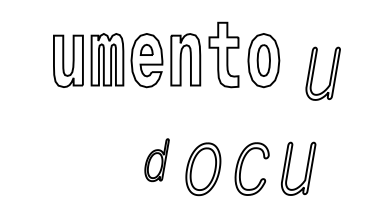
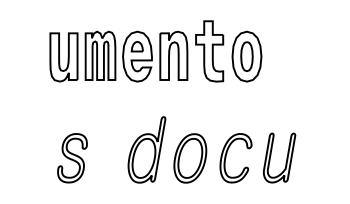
part: (330, 73) -> (309, 68), removed
part: (156, 159) -> (146, 149), size x1.67
part: (77, 169) -> (72, 158), added

